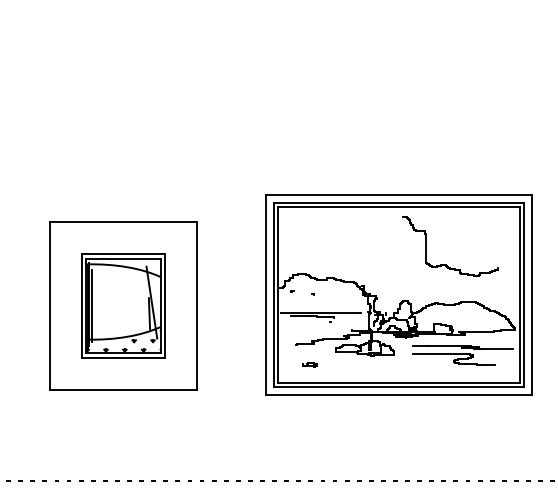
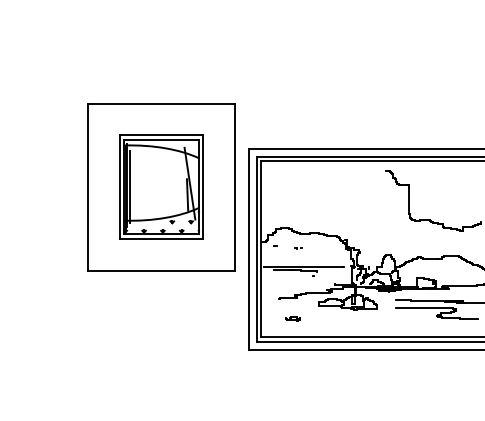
part: (123, 305) -> (161, 186), moved

